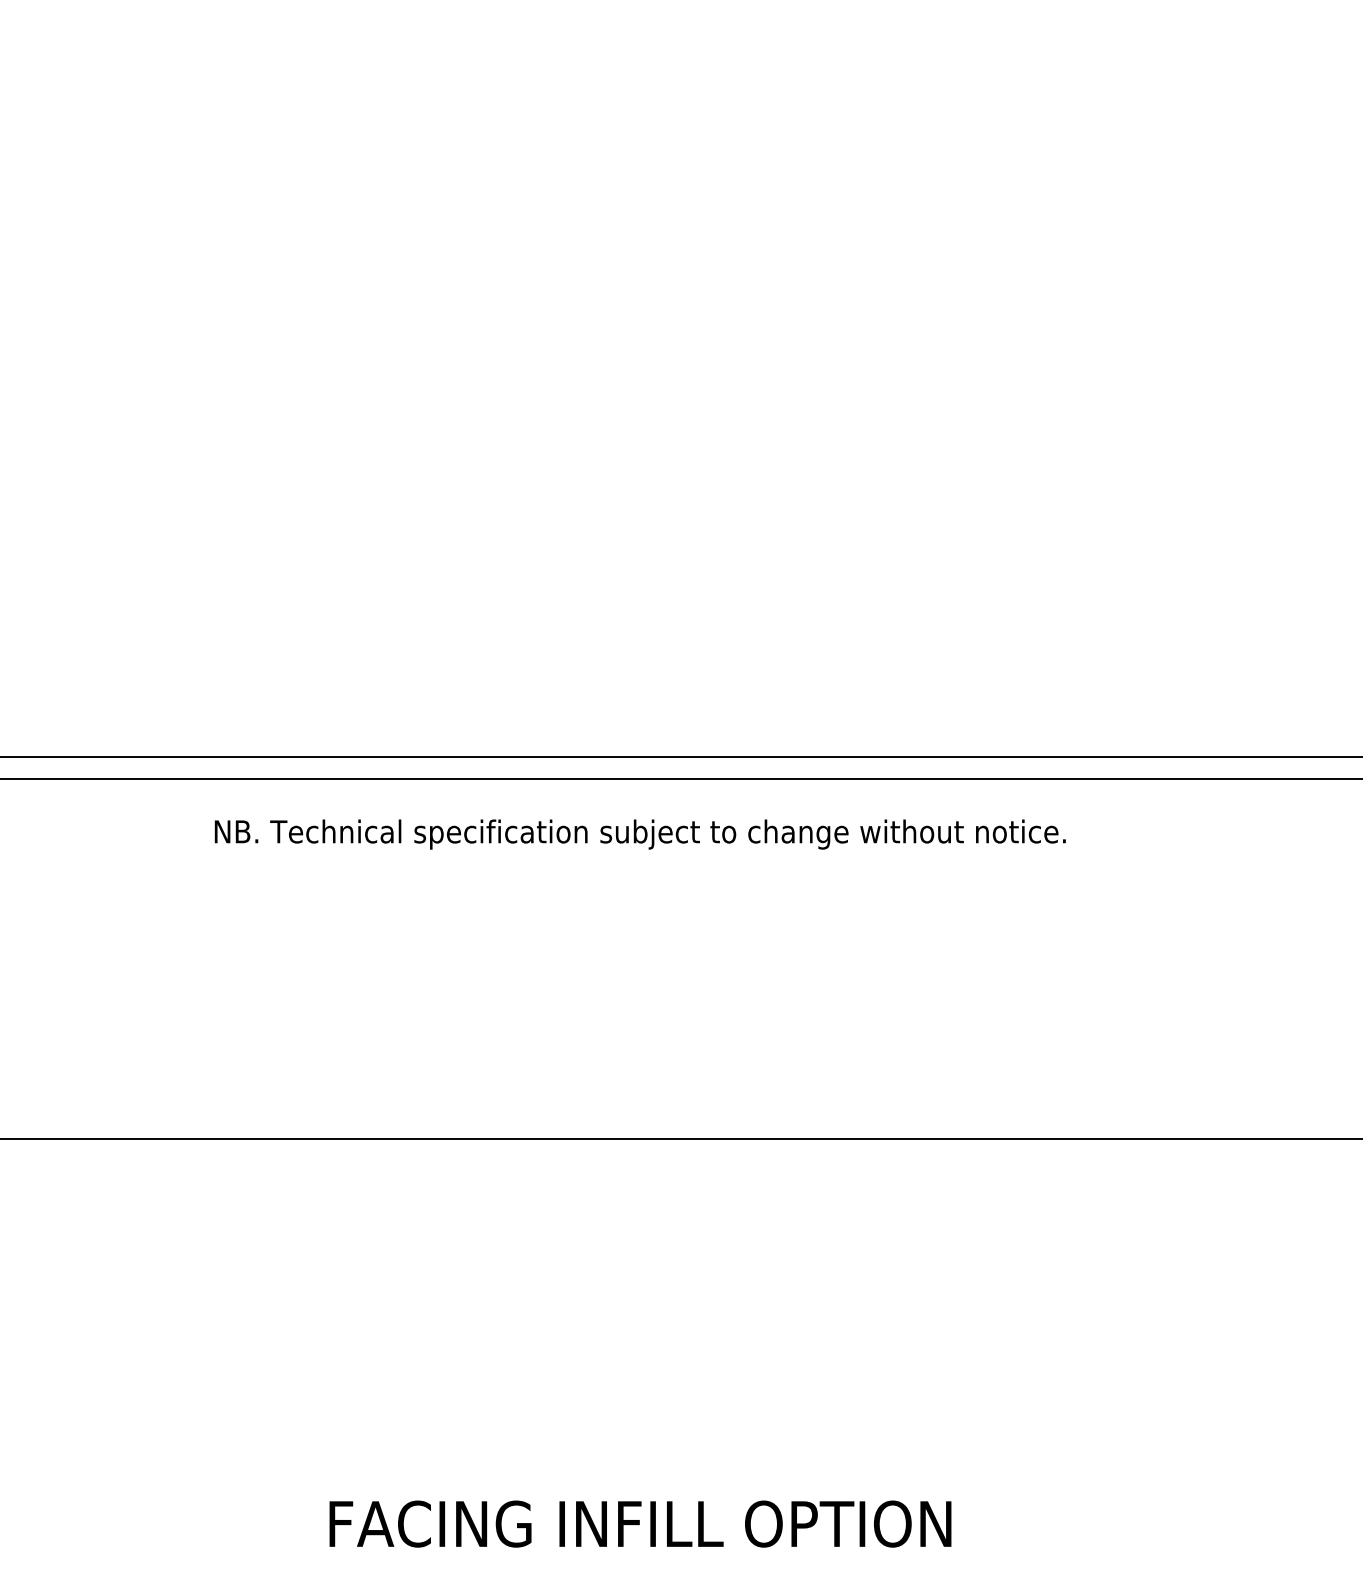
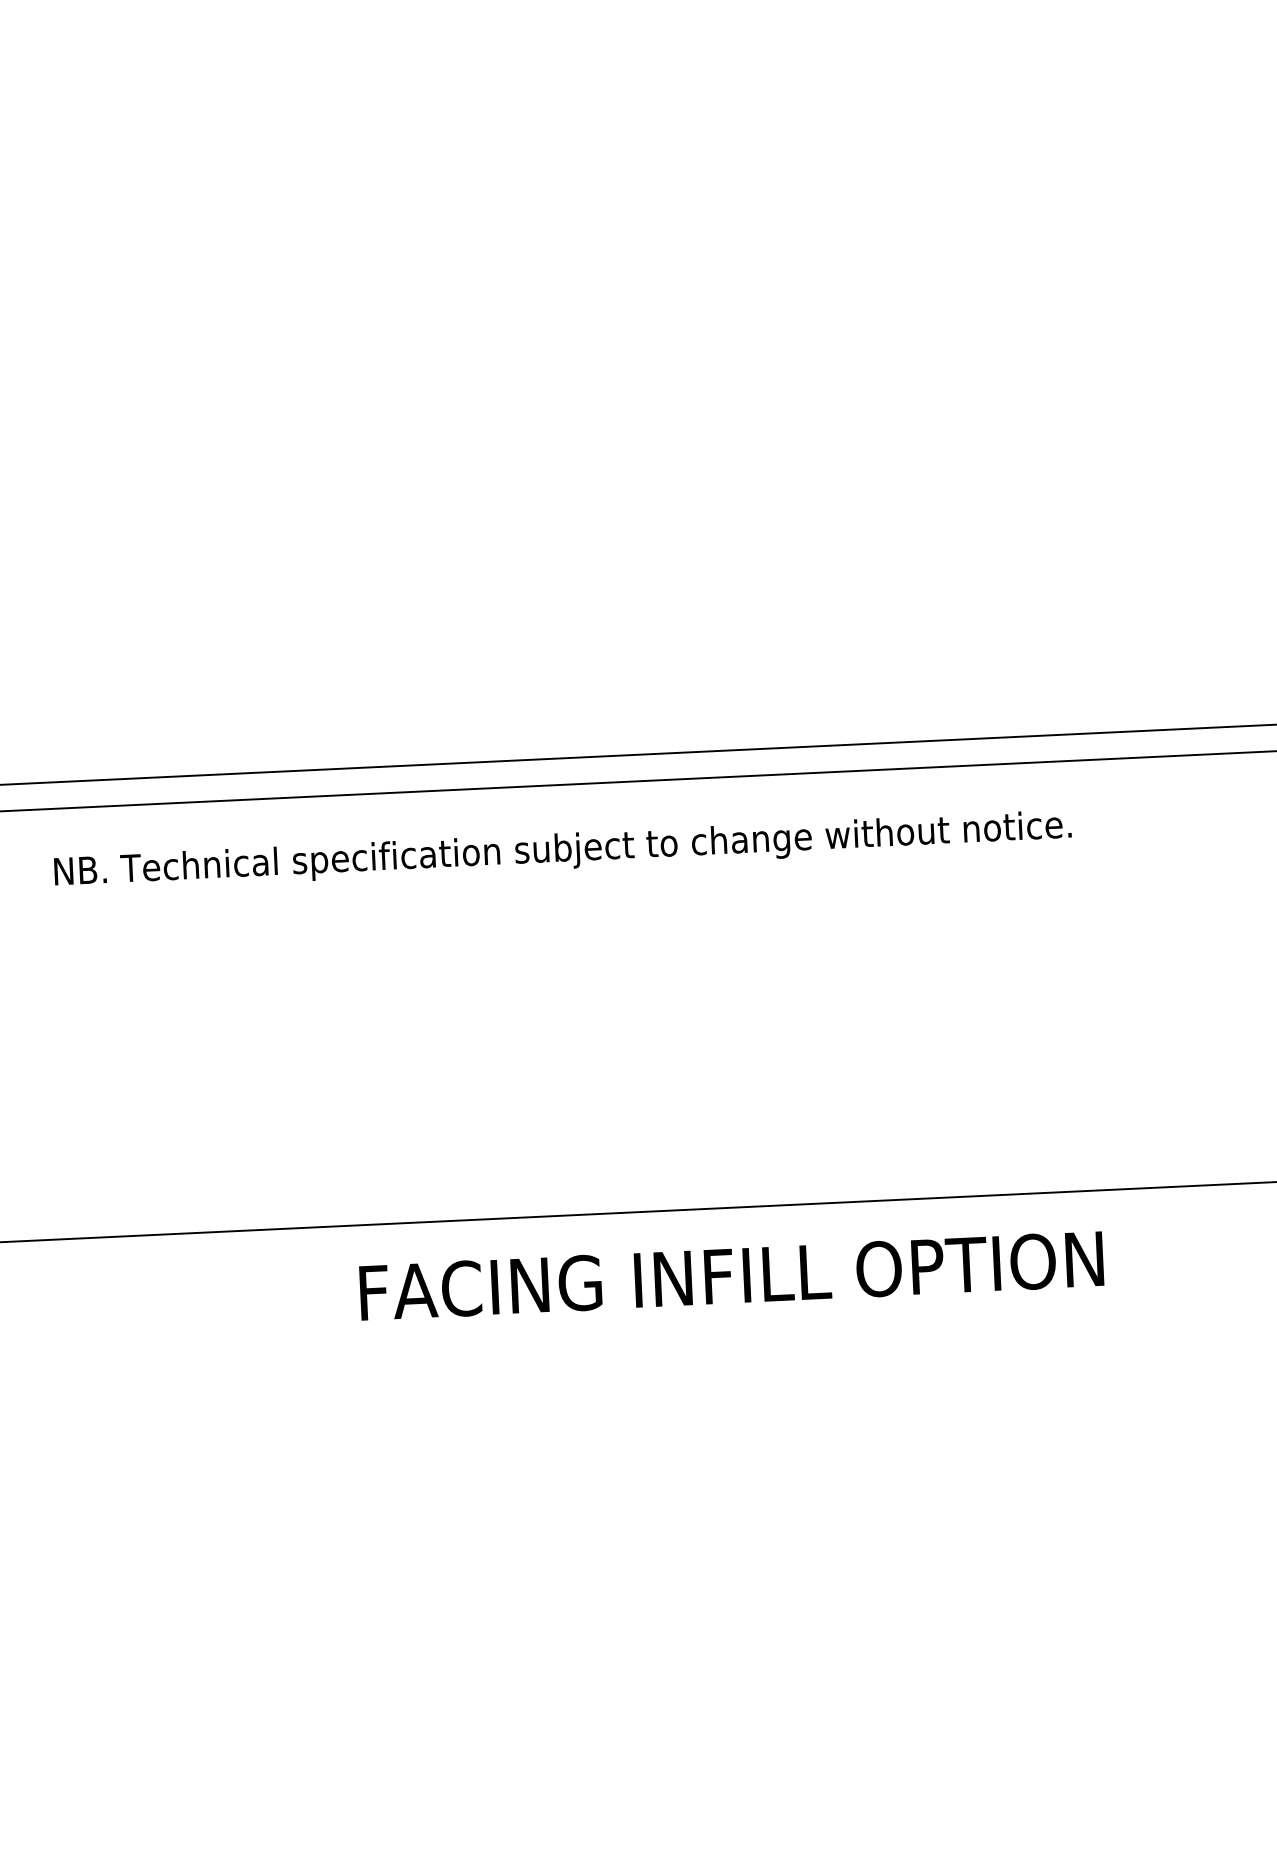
text: (640, 1523) -> (731, 1275), moved

